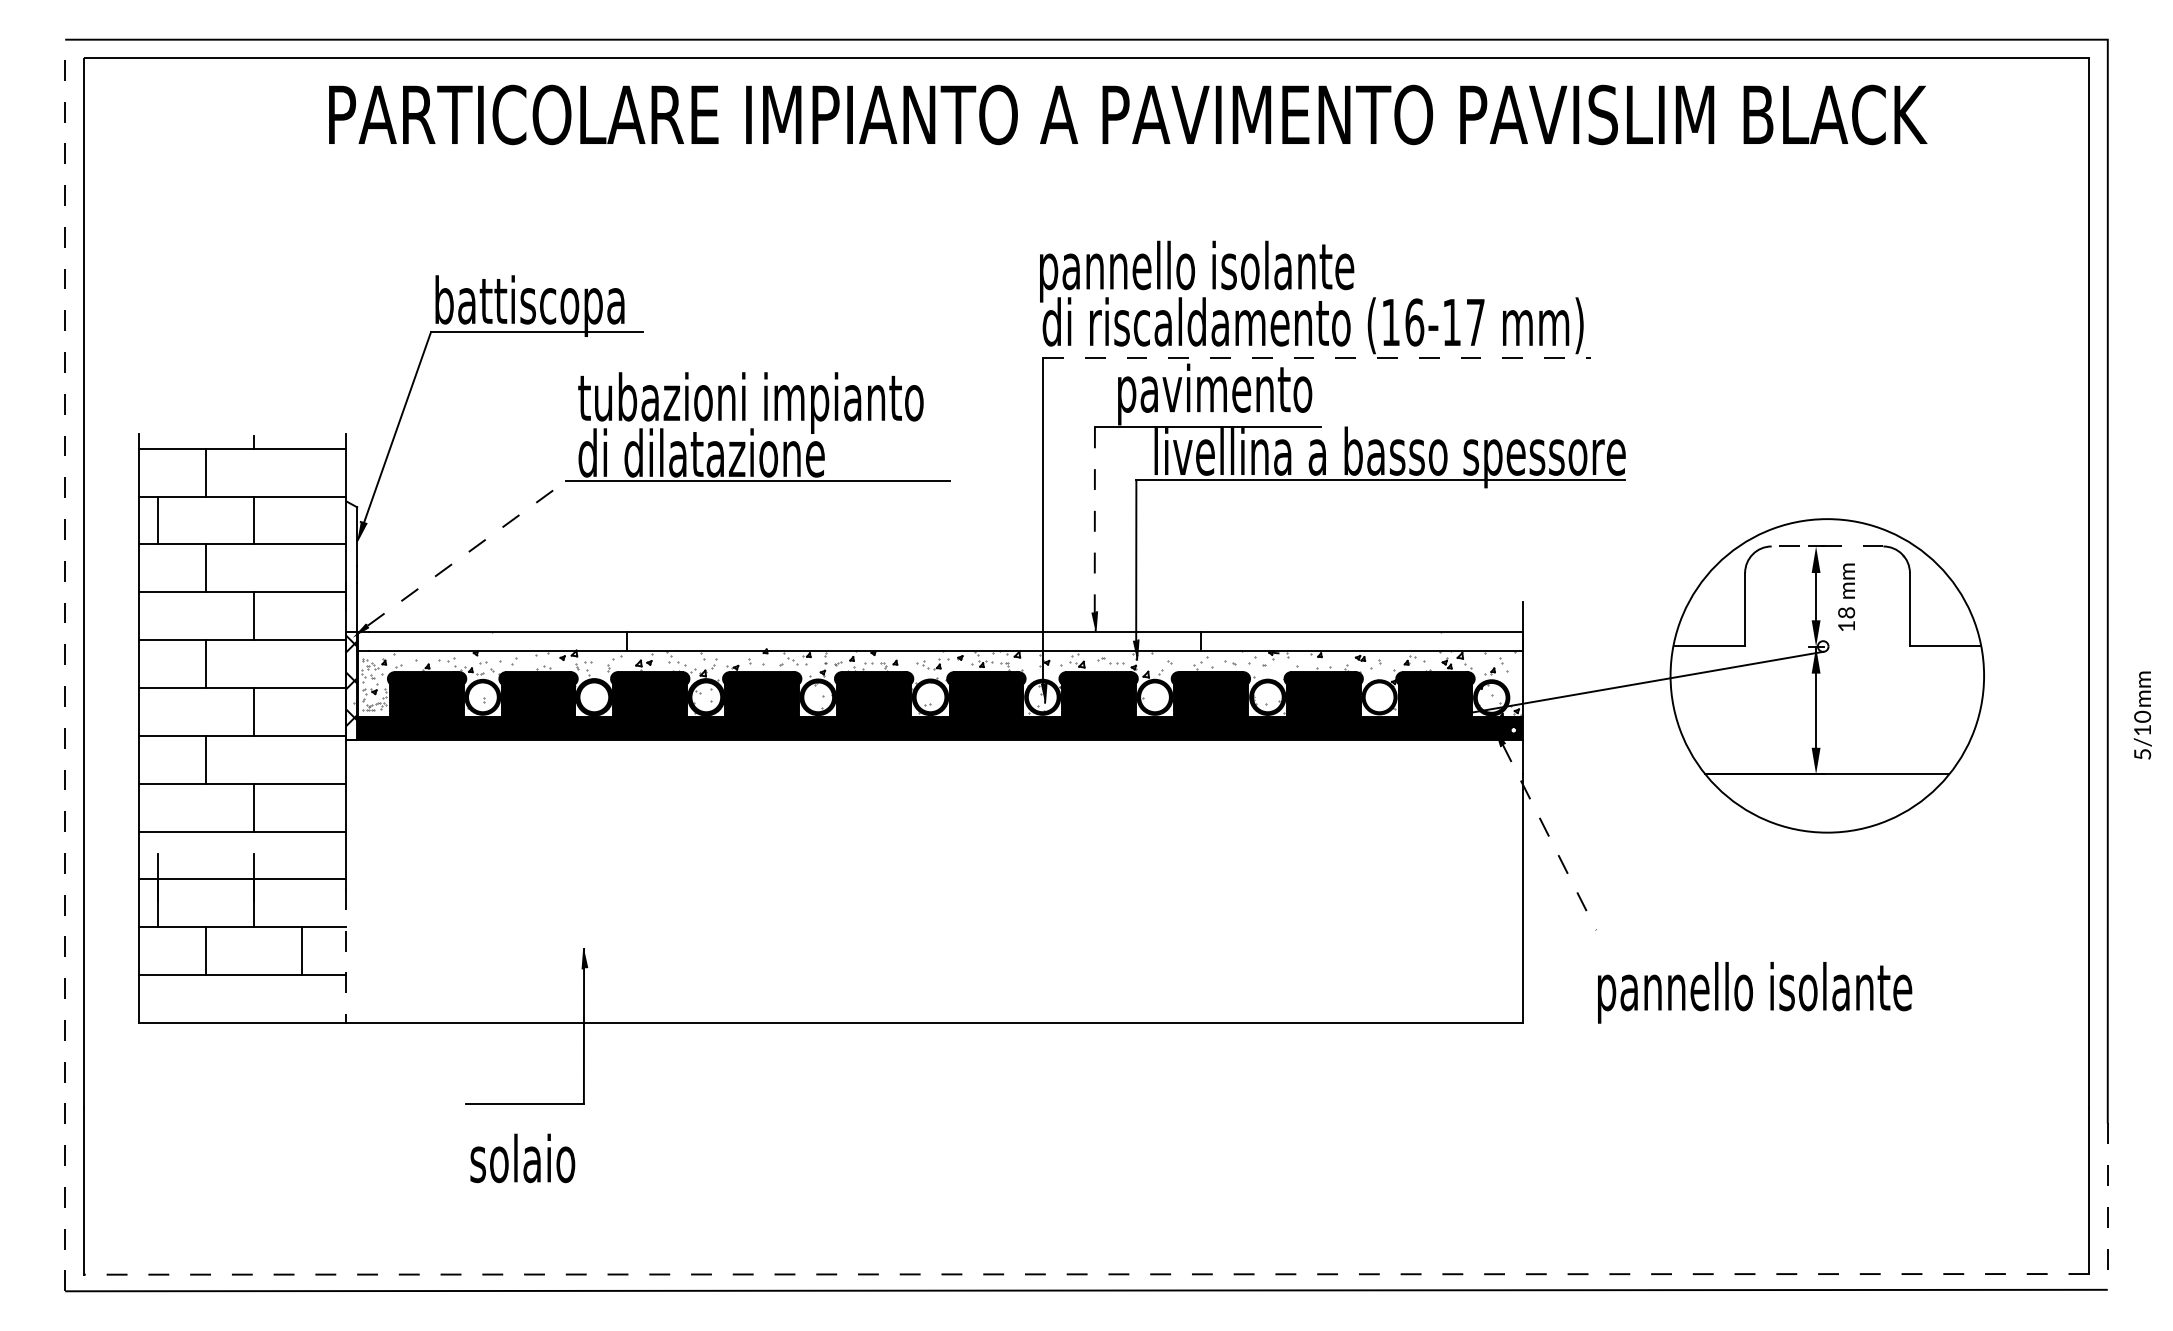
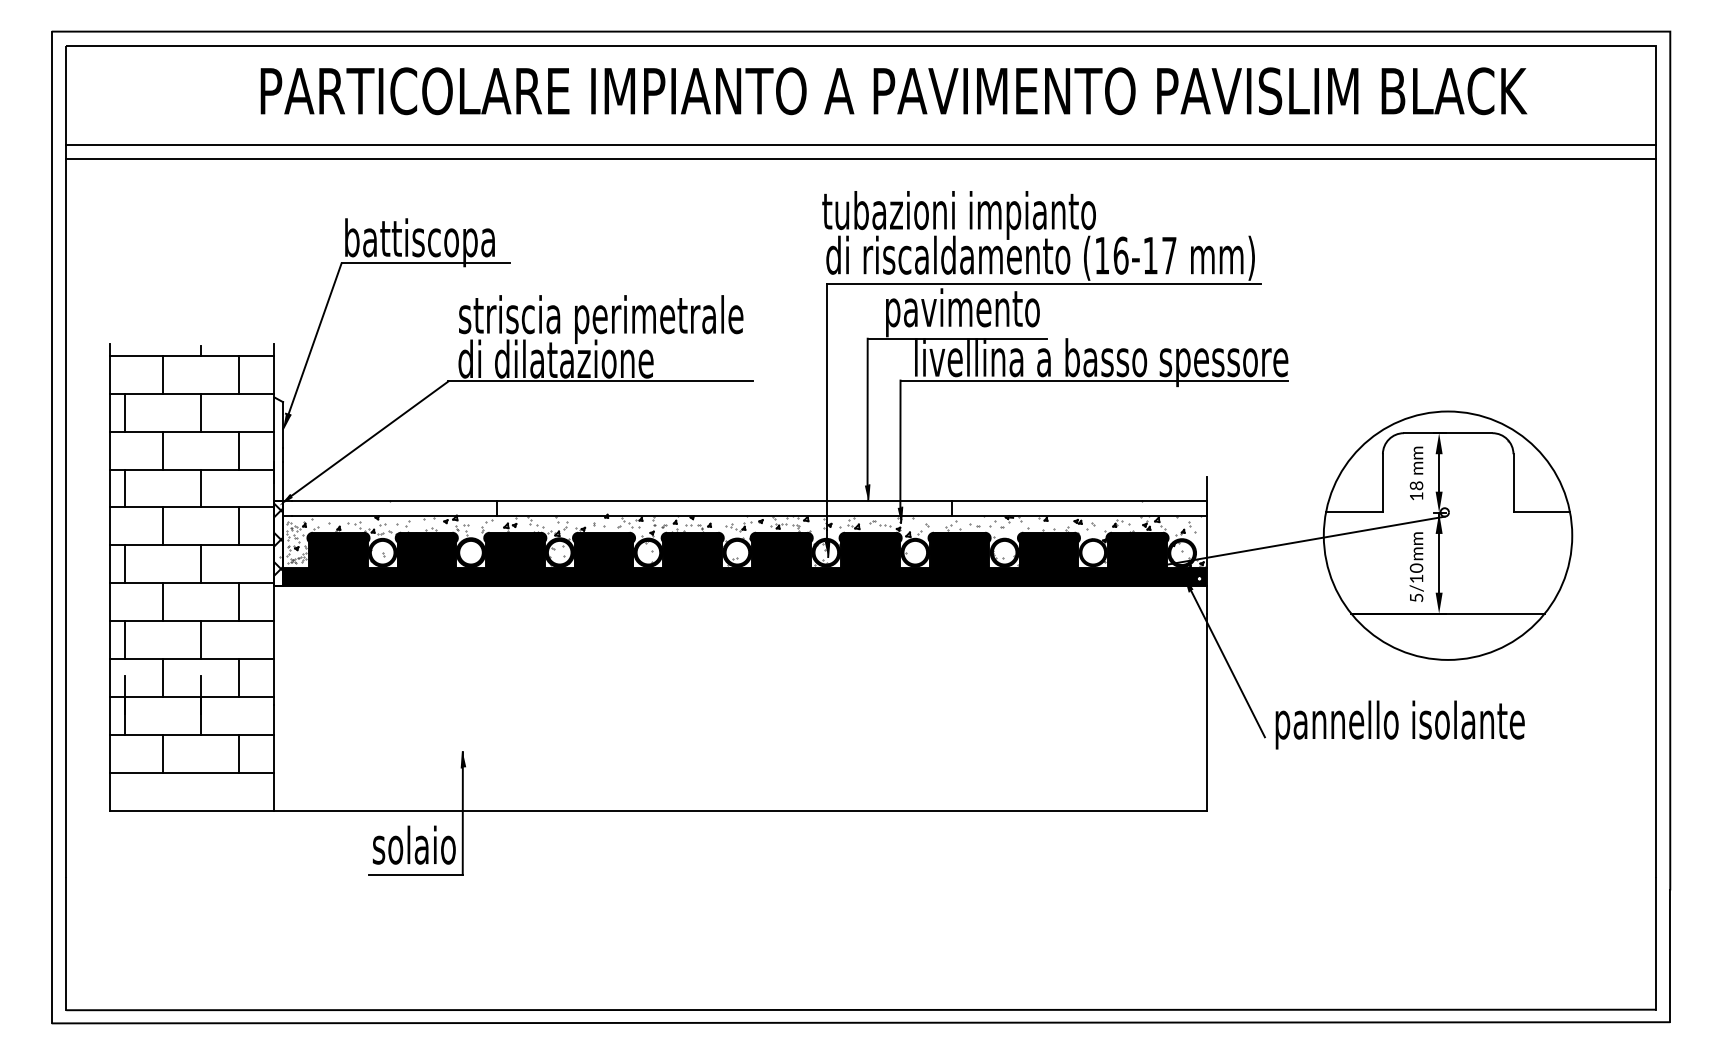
line: (1086, 182) -> (861, 144), added
line: (1086, 200) -> (861, 159), added
text: (1210, 271) -> (959, 215), pannello isolante -> tubazioni impianto
line: (1317, 358) -> (1044, 284), dashed -> solid
text: (758, 402) -> (601, 319), tubazioni impianto -> striscia perimetrale
line: (301, 472) -> (238, 374), added
line: (1094, 520) -> (867, 412), dashed -> solid
line: (1827, 546) -> (1448, 433), dashed -> solid
line: (466, 553) -> (369, 438), dashed -> solid
line: (301, 568) -> (238, 450), added
text: (1846, 596) -> (1416, 472), moved
line: (158, 616) -> (125, 488), added
line: (301, 664) -> (238, 526), added
line: (65, 665) -> (51, 527), dashed -> solid
line: (158, 711) -> (125, 563), added
text: (2142, 715) -> (1416, 567), moved
line: (301, 759) -> (238, 601), added
line: (158, 807) -> (125, 640), added
line: (1549, 836) -> (1227, 663), dashed -> solid
line: (205, 855) -> (162, 678), added
line: (301, 855) -> (238, 678), added
line: (345, 955) -> (273, 757), dashed -> solid
text: (1755, 992) -> (1400, 724), moved
text: (522, 1158) -> (414, 845), moved
line: (2107, 1207) -> (1670, 956), dashed -> solid
line: (1086, 1274) -> (861, 1010), dashed -> solid

